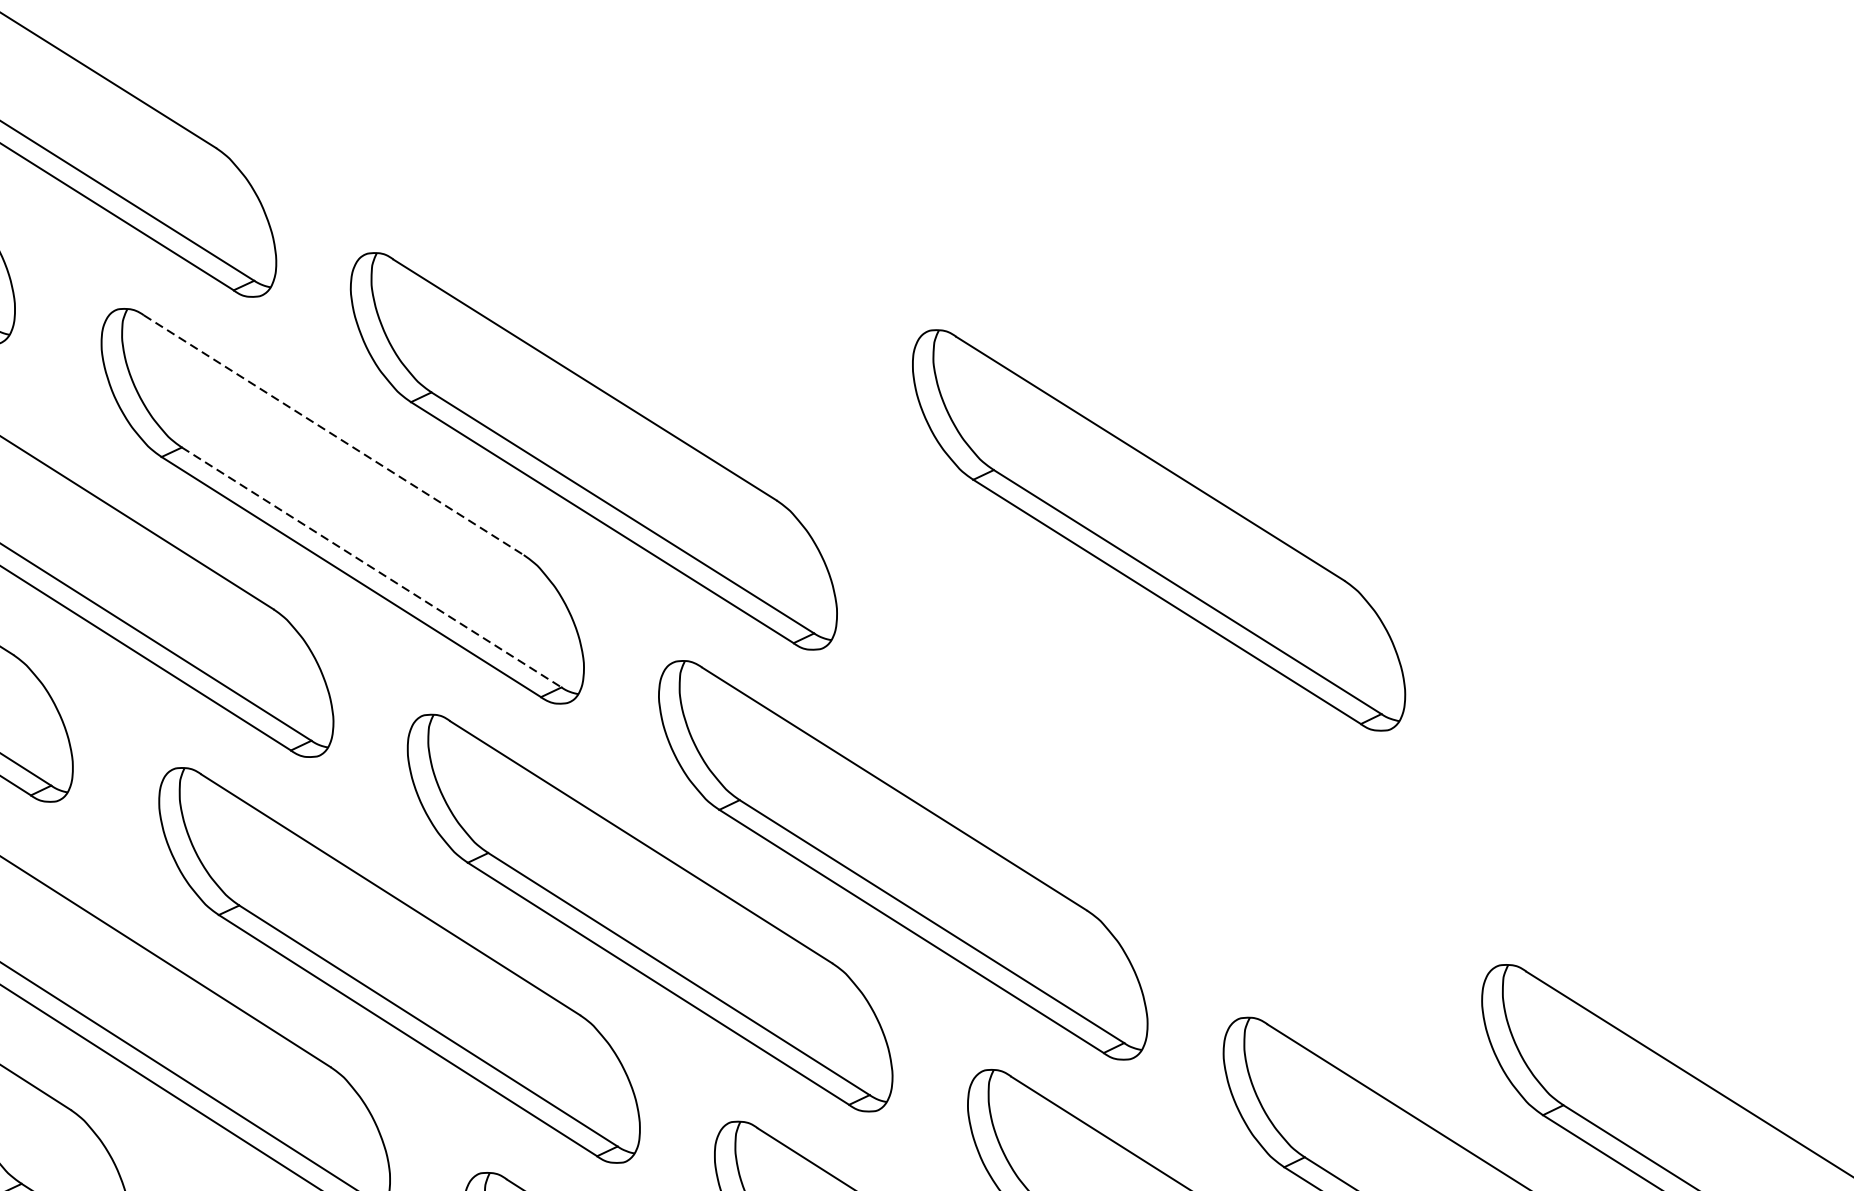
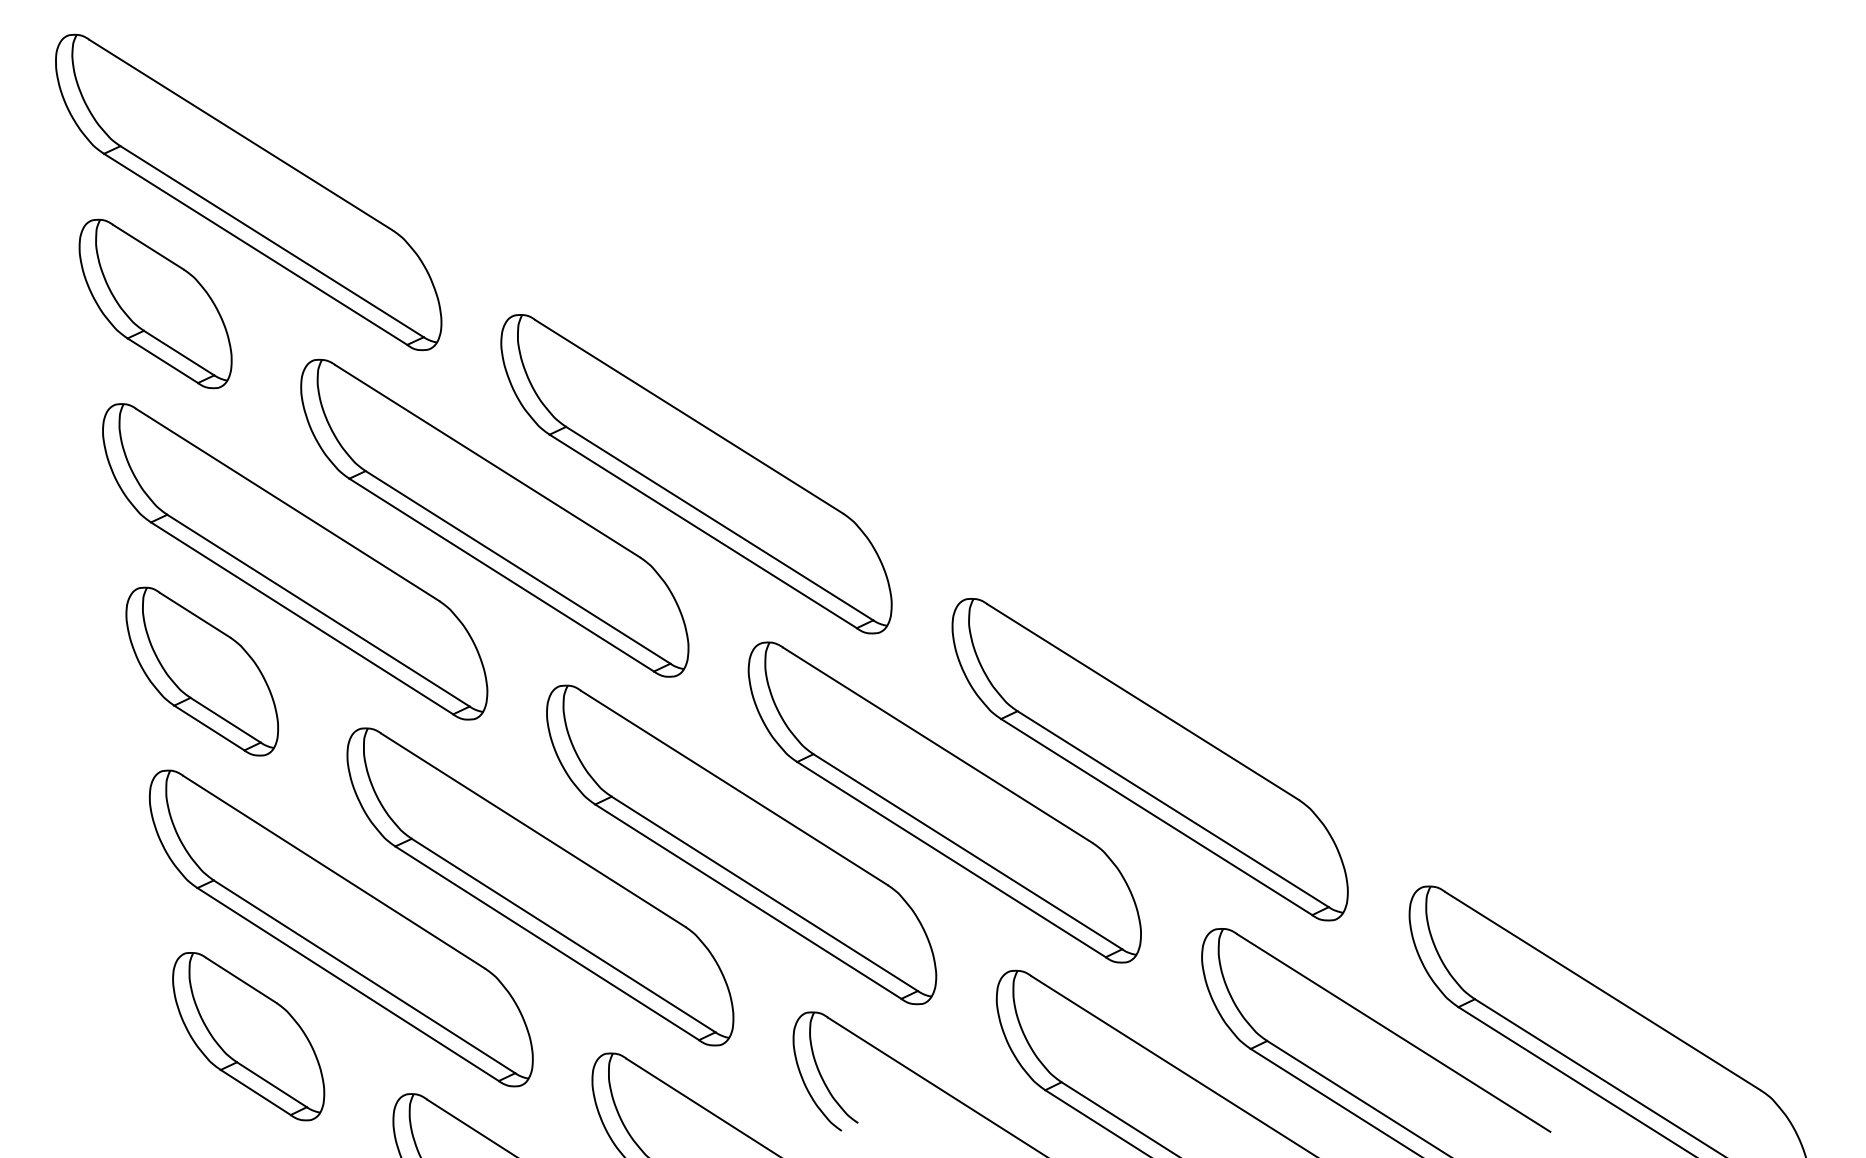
line: (334, 435) -> (488, 461), dashed -> solid
part: (1158, 530) -> (1149, 759), moved
line: (372, 567) -> (518, 567), dashed -> solid

